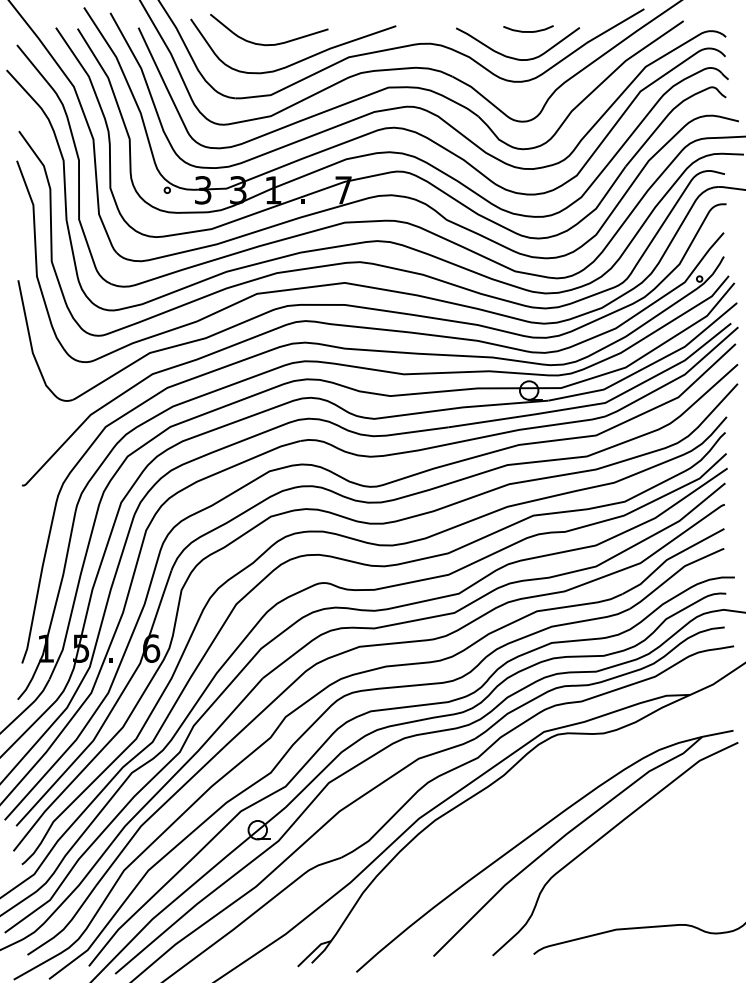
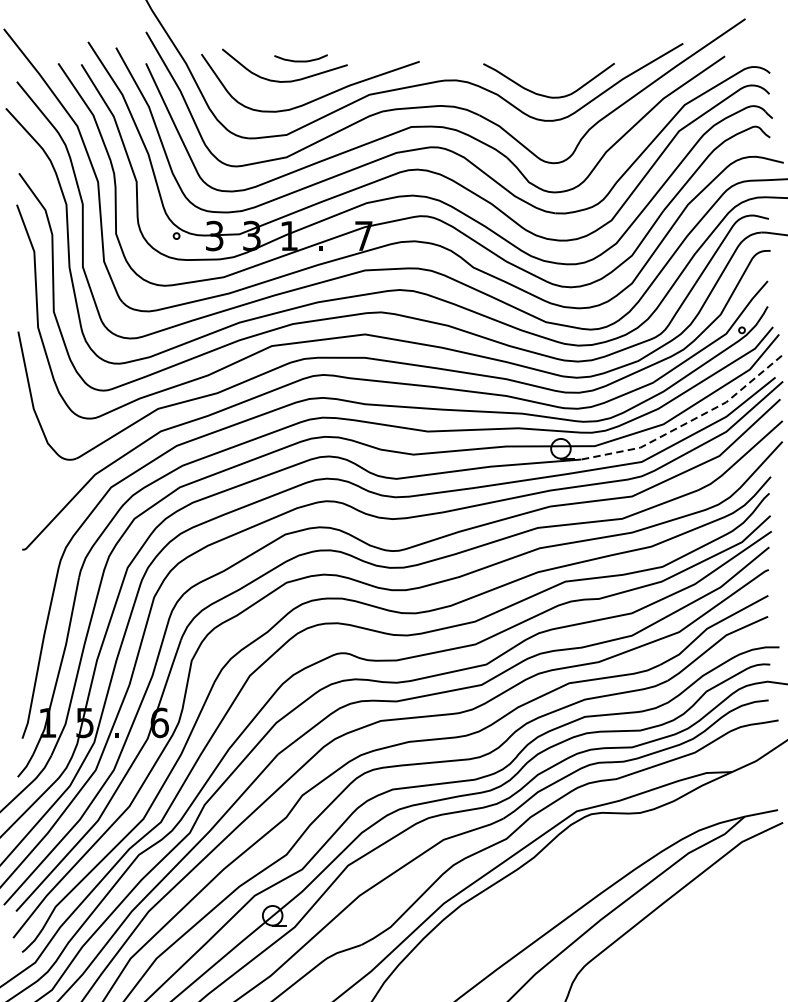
curve: (528, 31) -> (301, 61), moved
line: (649, 365) -> (688, 422), solid -> dashed

